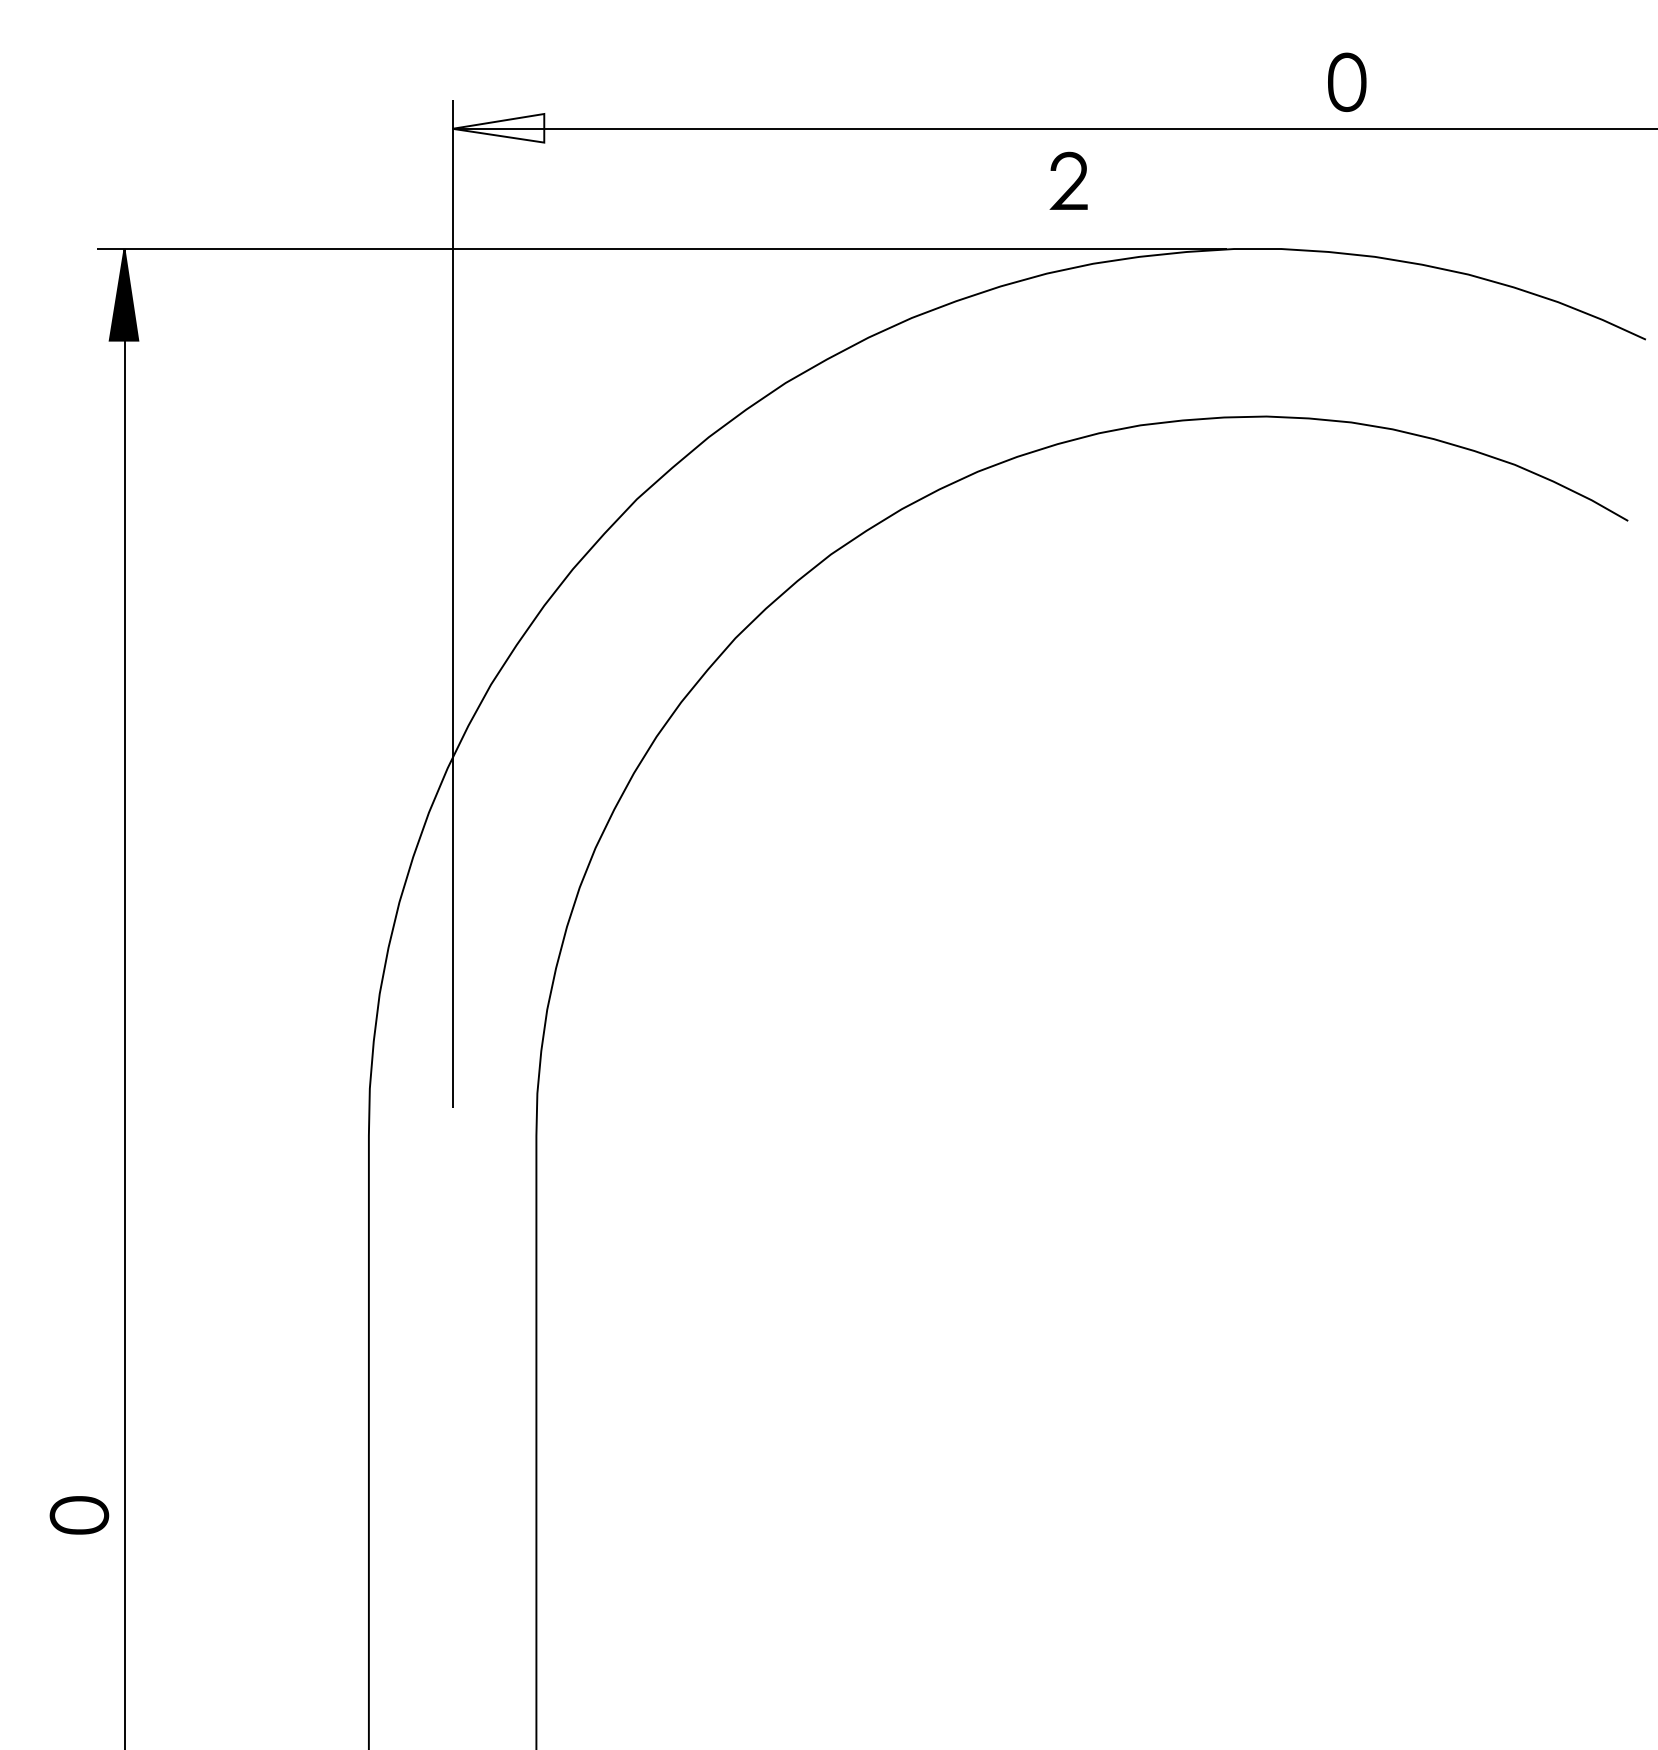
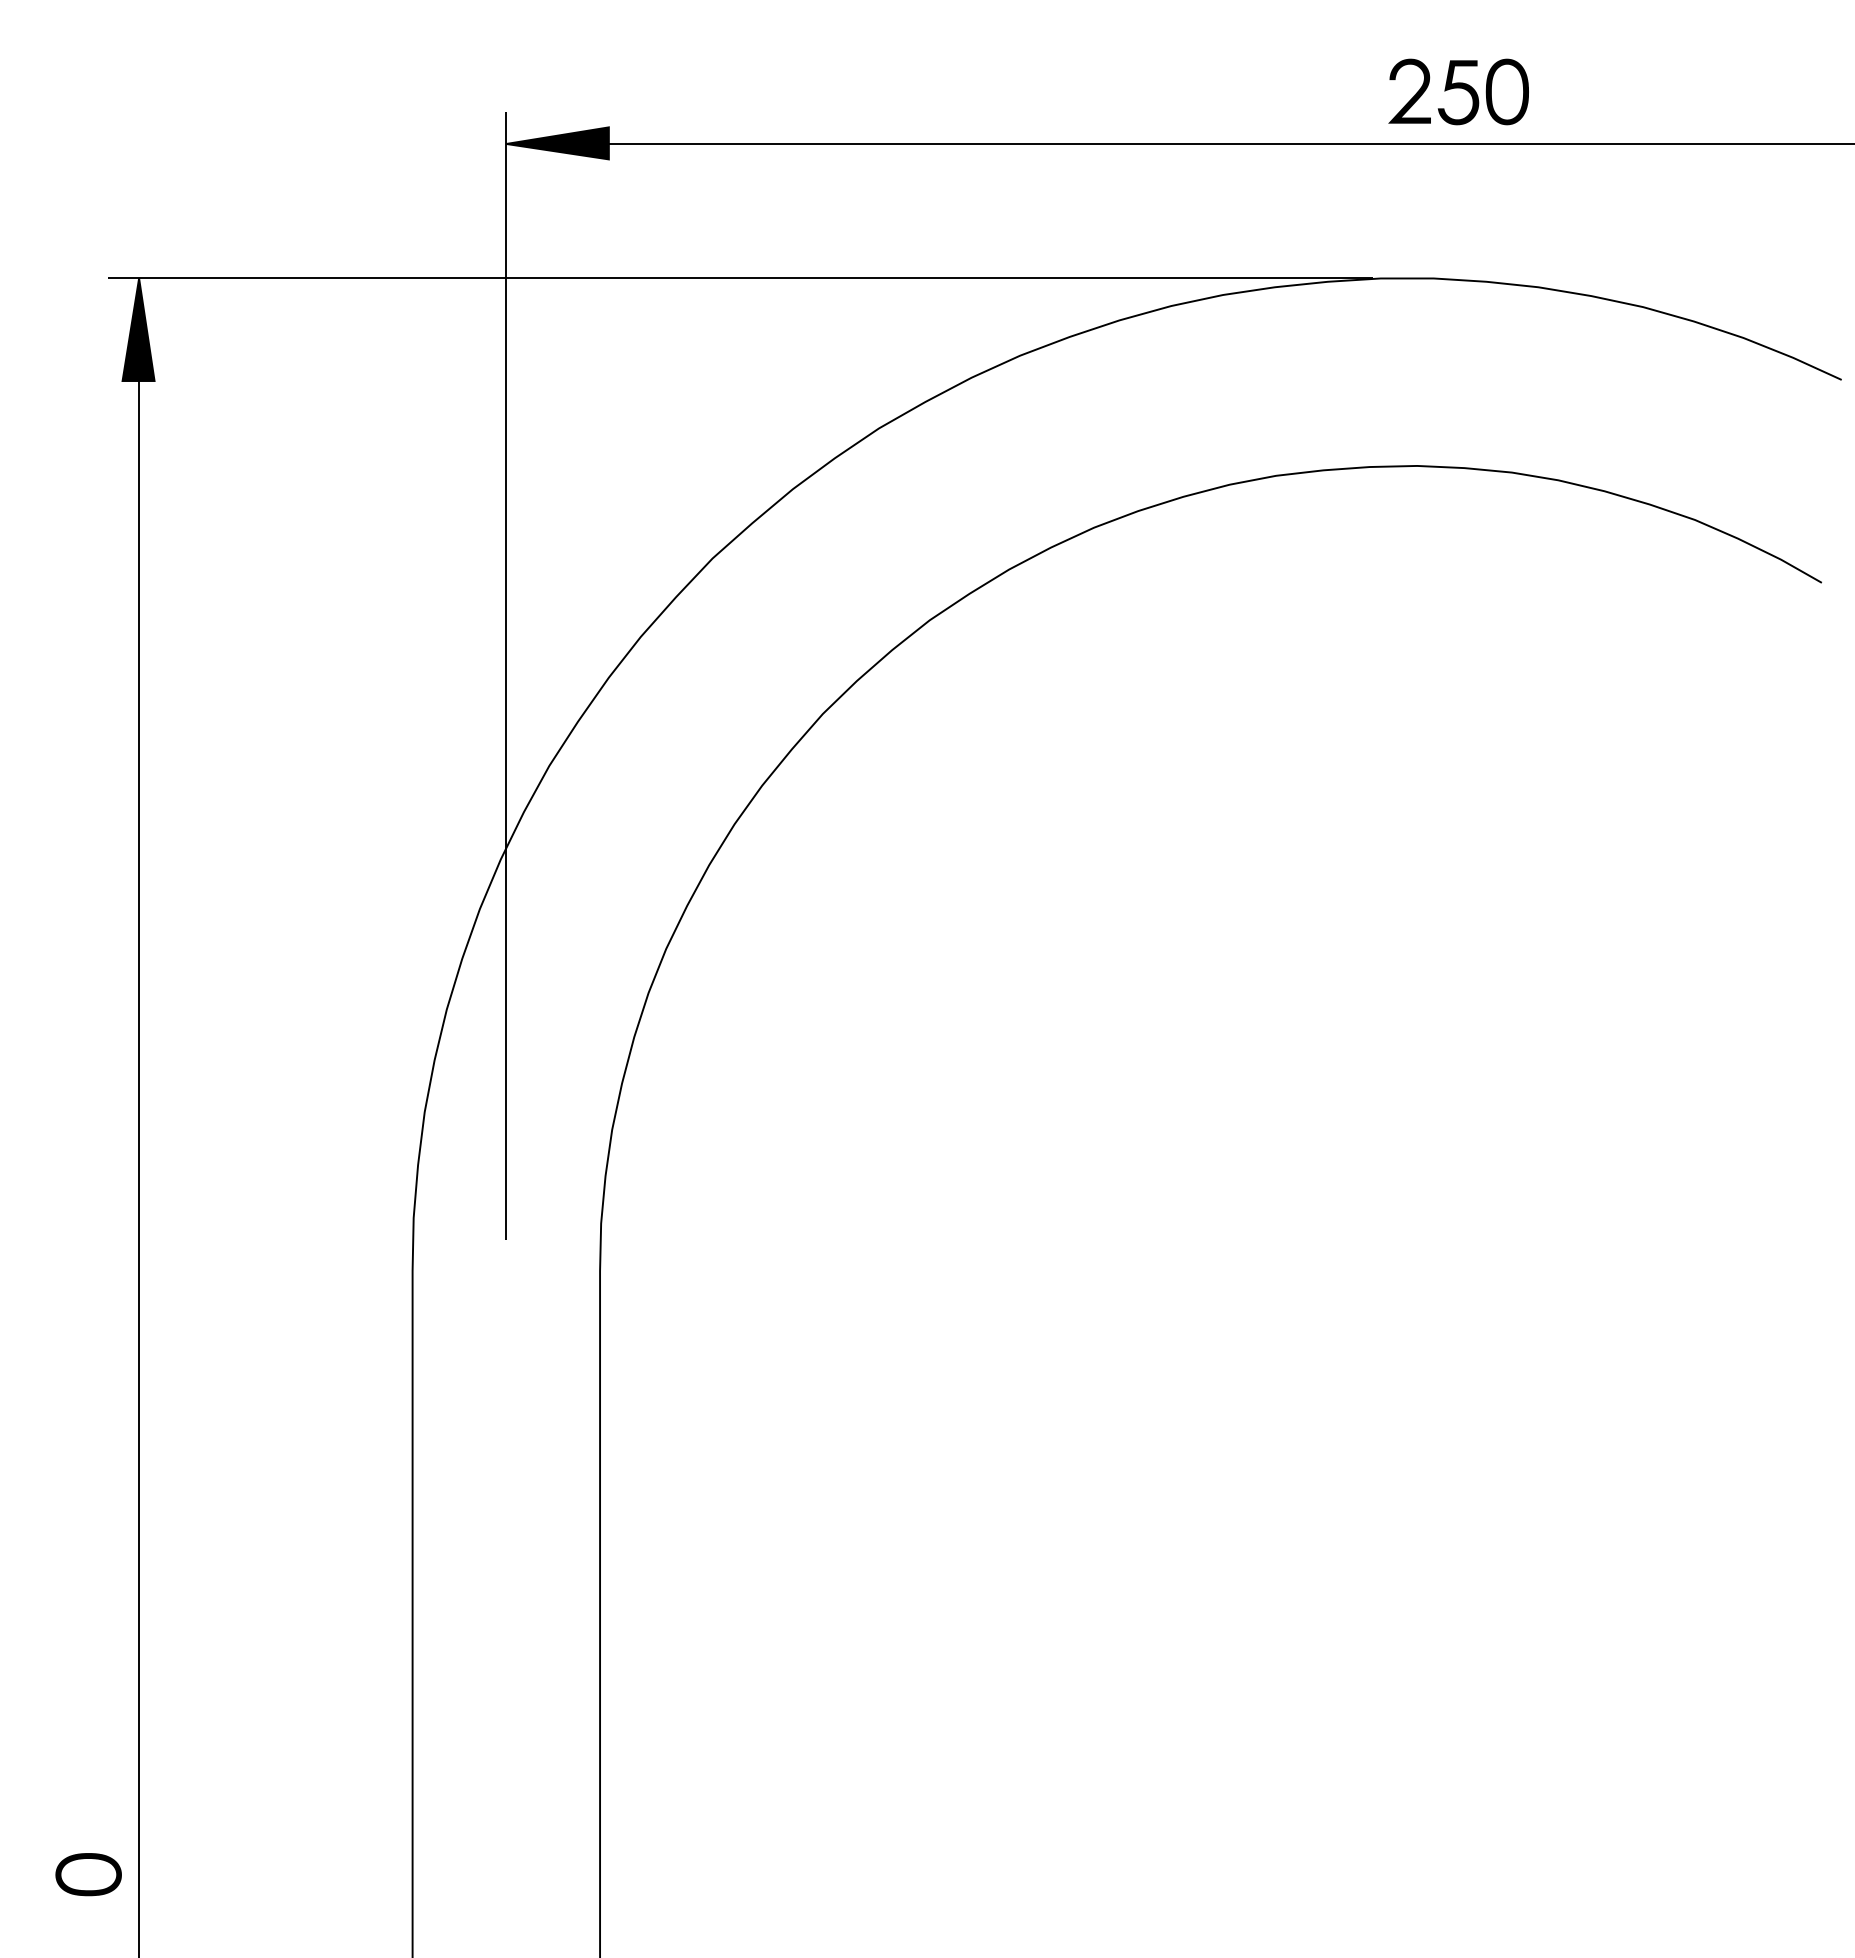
fill: (1303, 82) -> (1458, 92), added
fill: (498, 128) -> (557, 143), added
part: (1072, 183) -> (1414, 94), moved
part: (79, 1515) -> (88, 1874), moved

